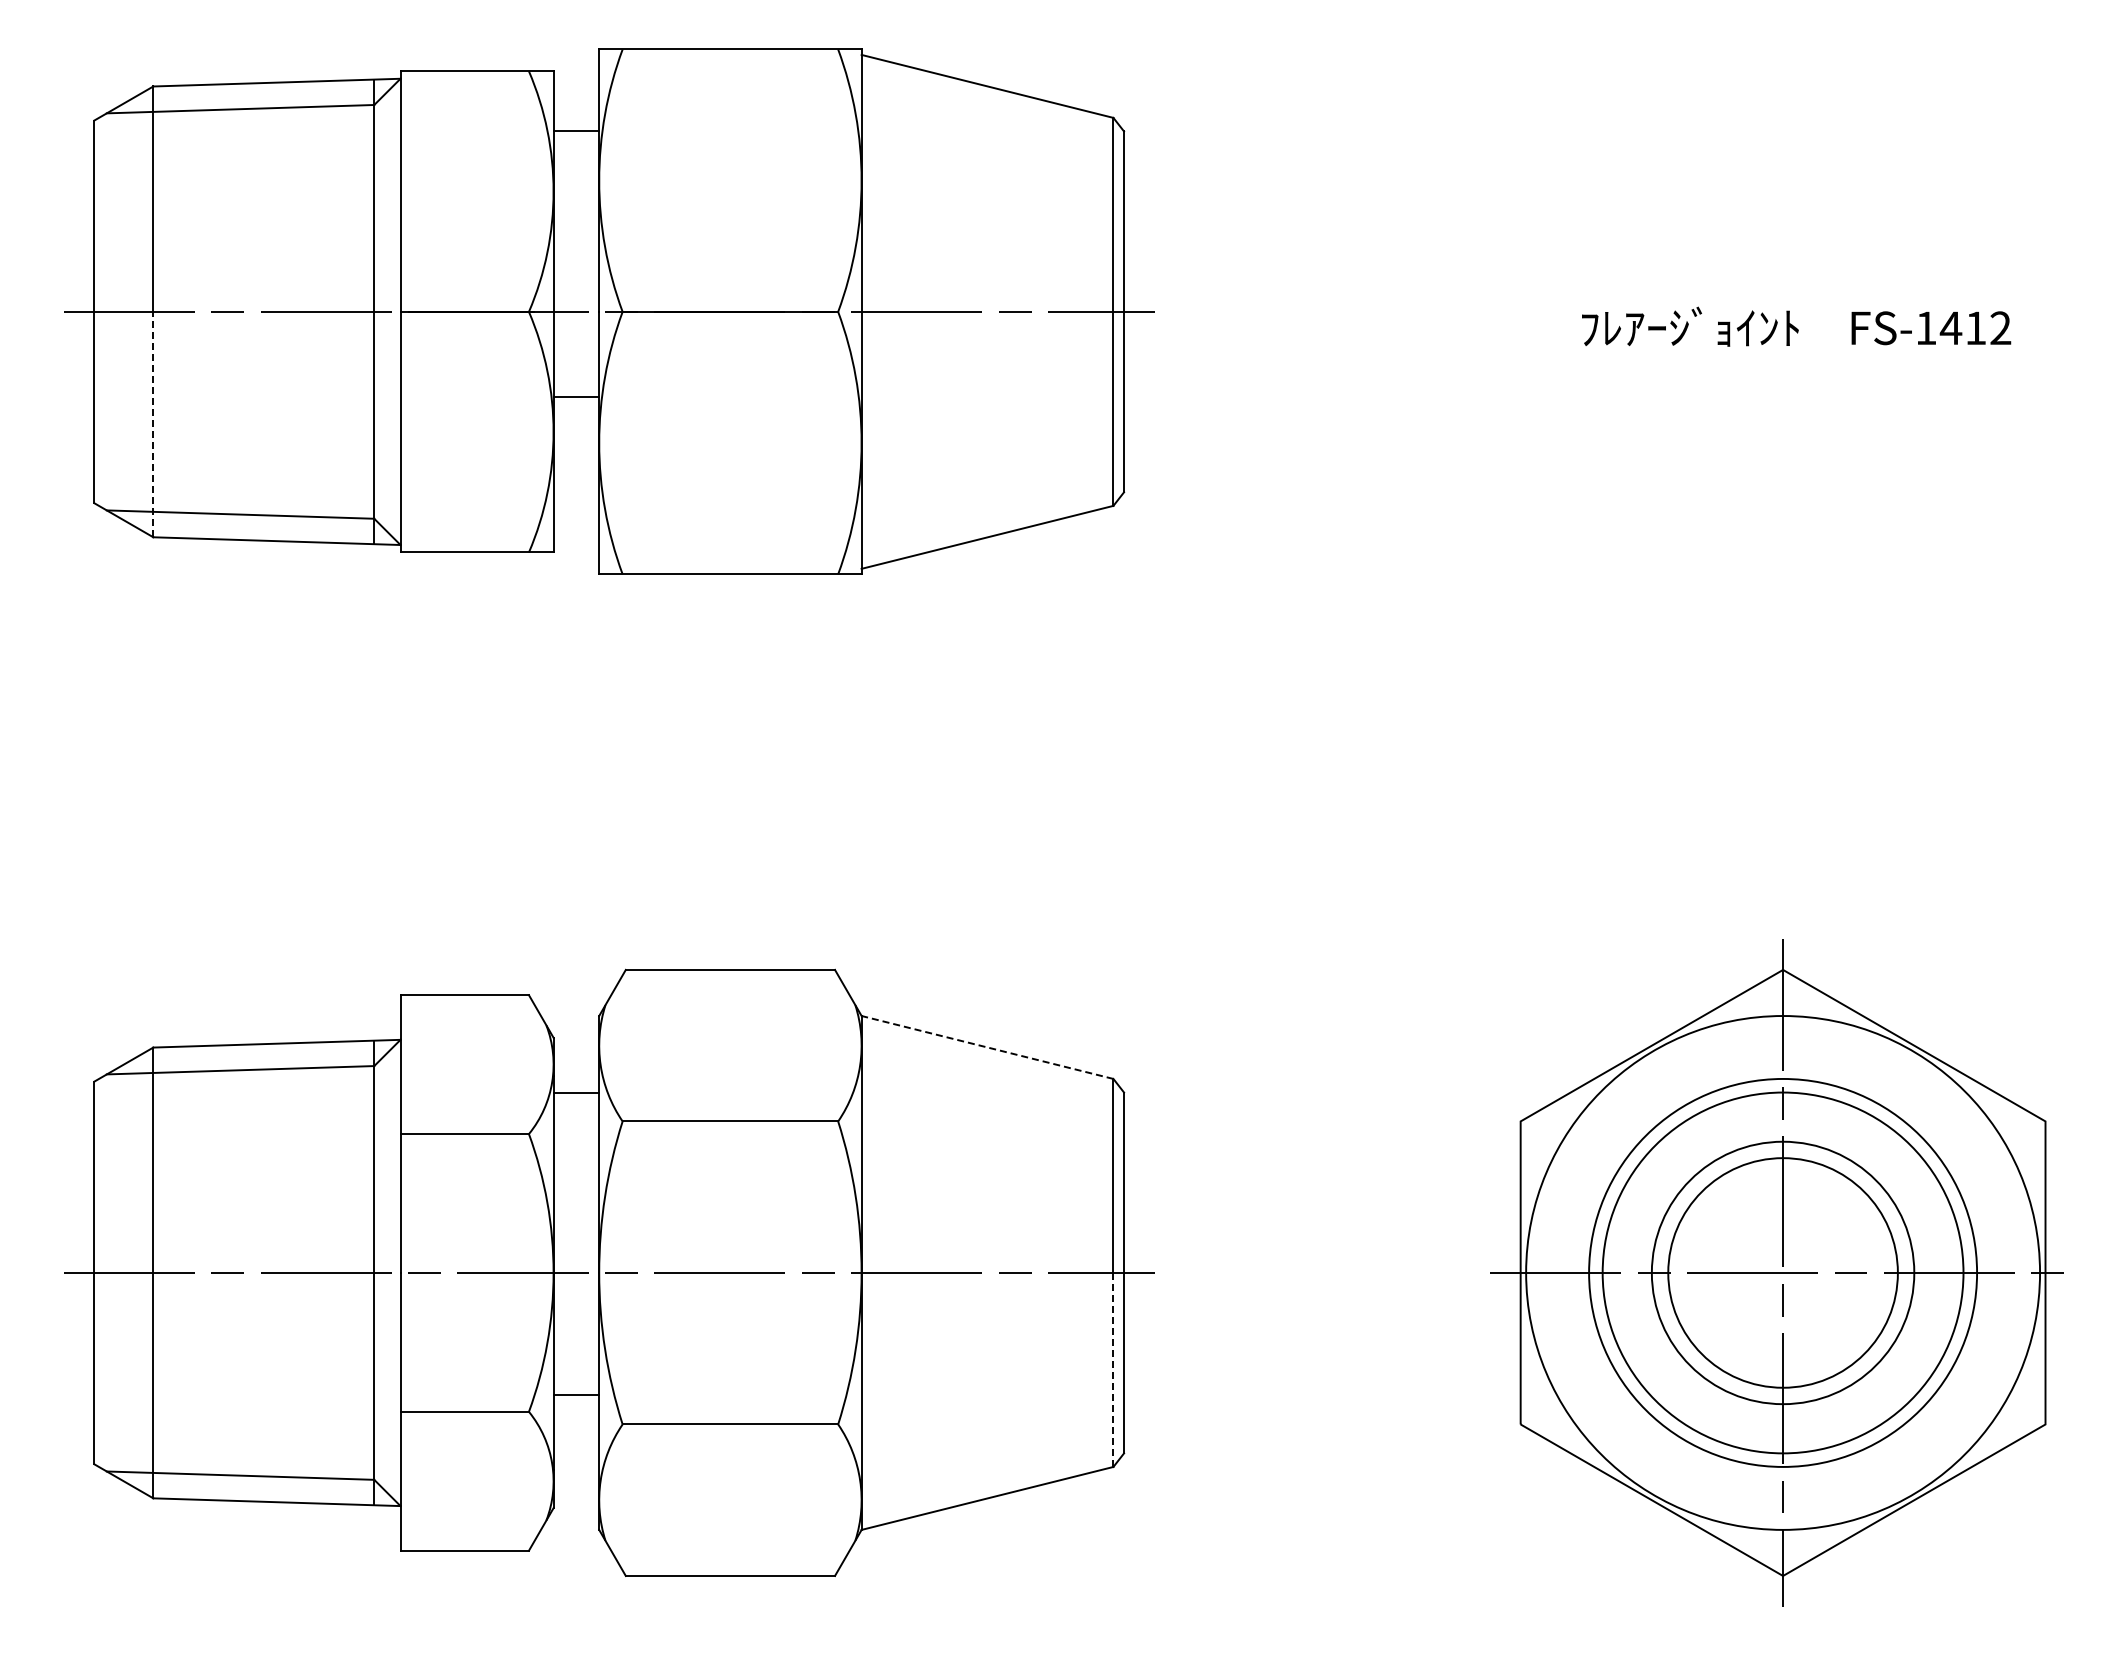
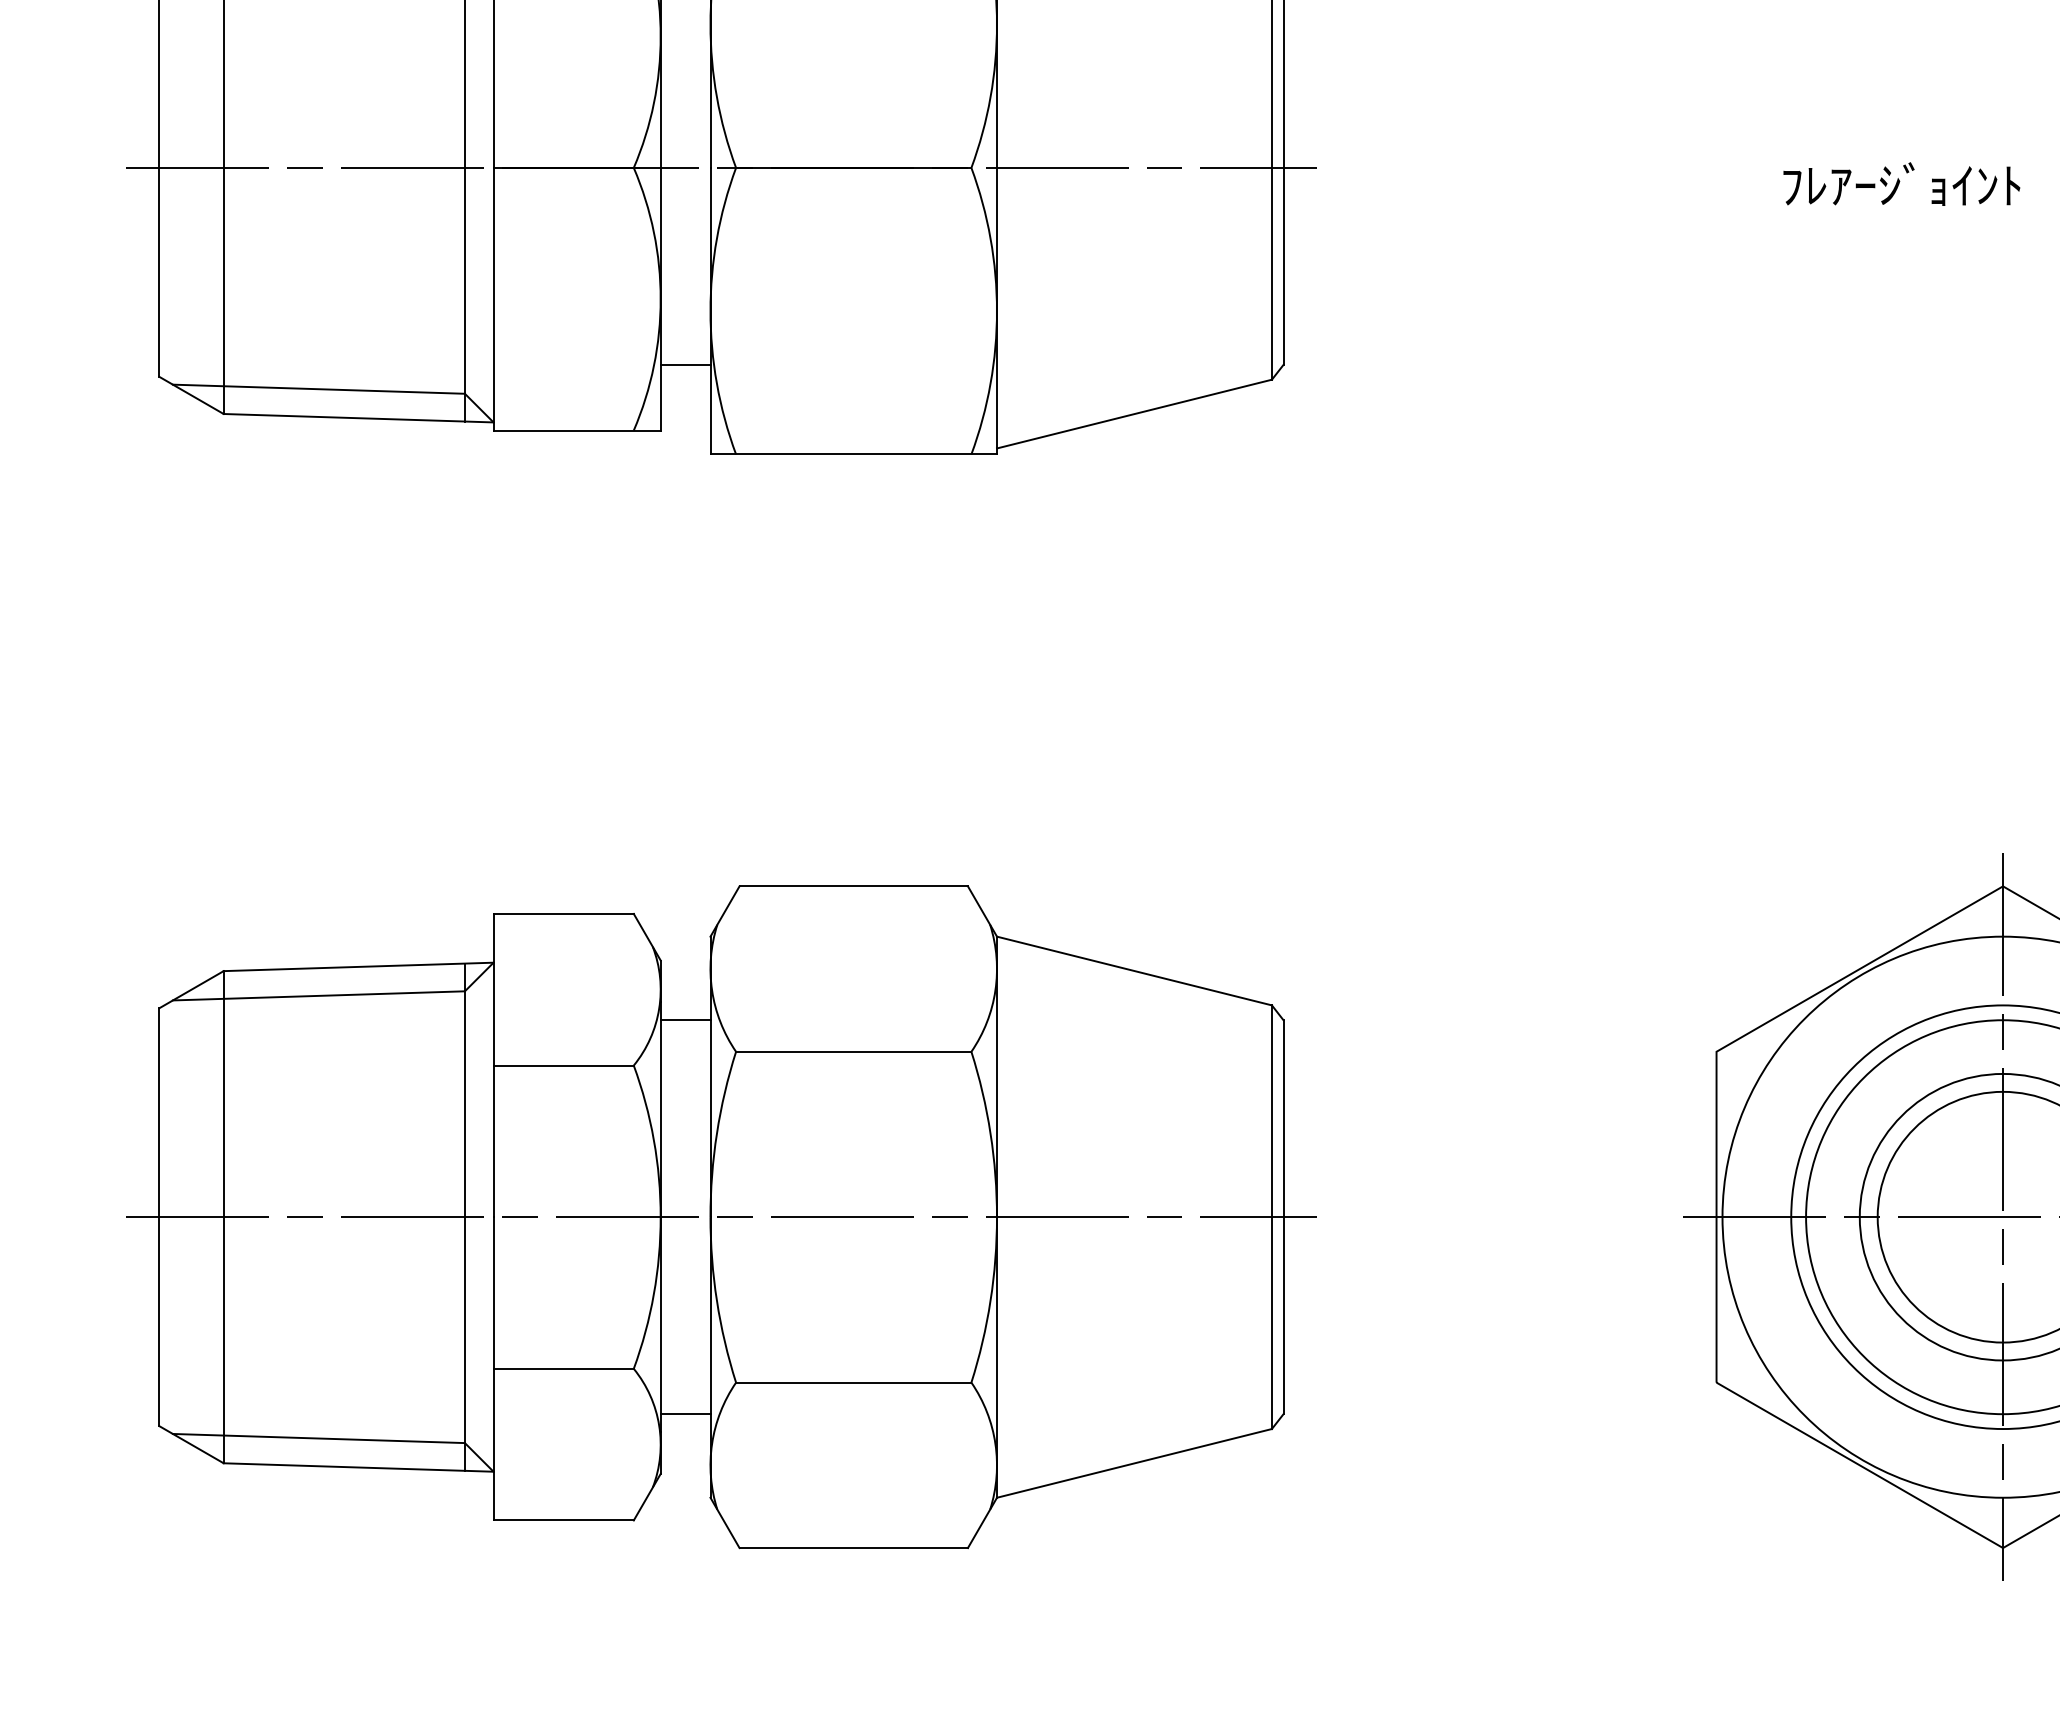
line: (576, 397) -> (685, 365), moved
line: (153, 424) -> (223, 290), dashed -> solid
line: (987, 1047) -> (1134, 971), dashed -> solid
line: (1113, 1369) -> (1271, 1322), dashed -> solid
line: (576, 1395) -> (685, 1414), moved

